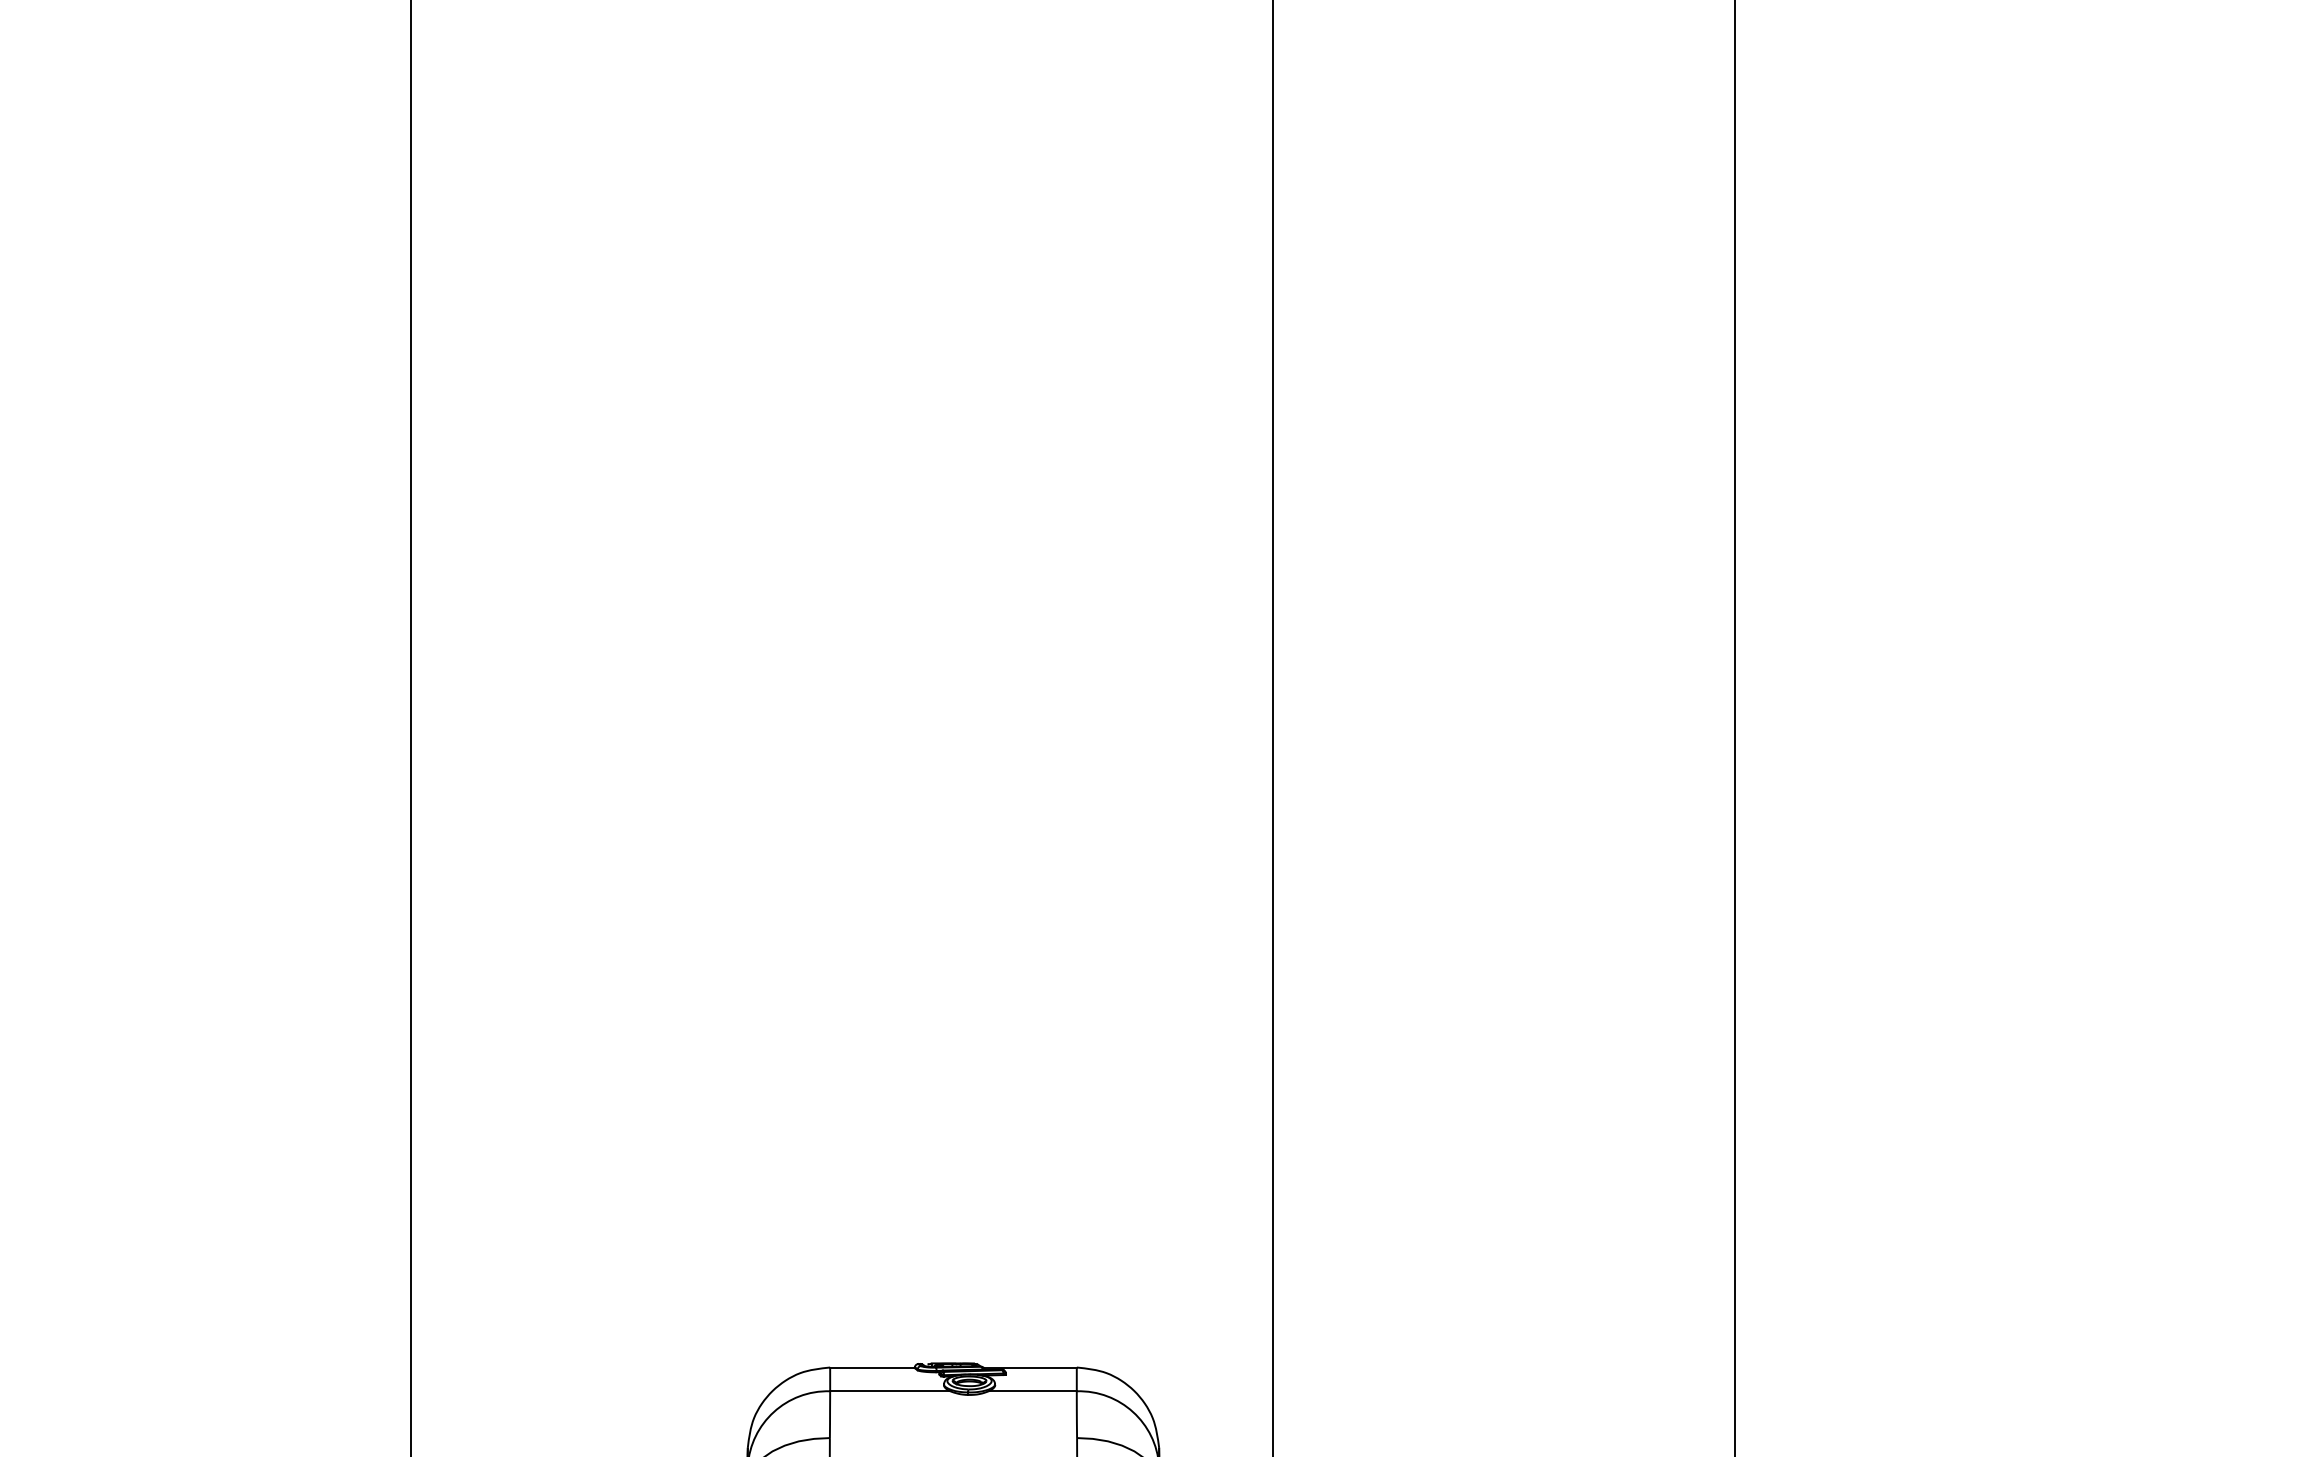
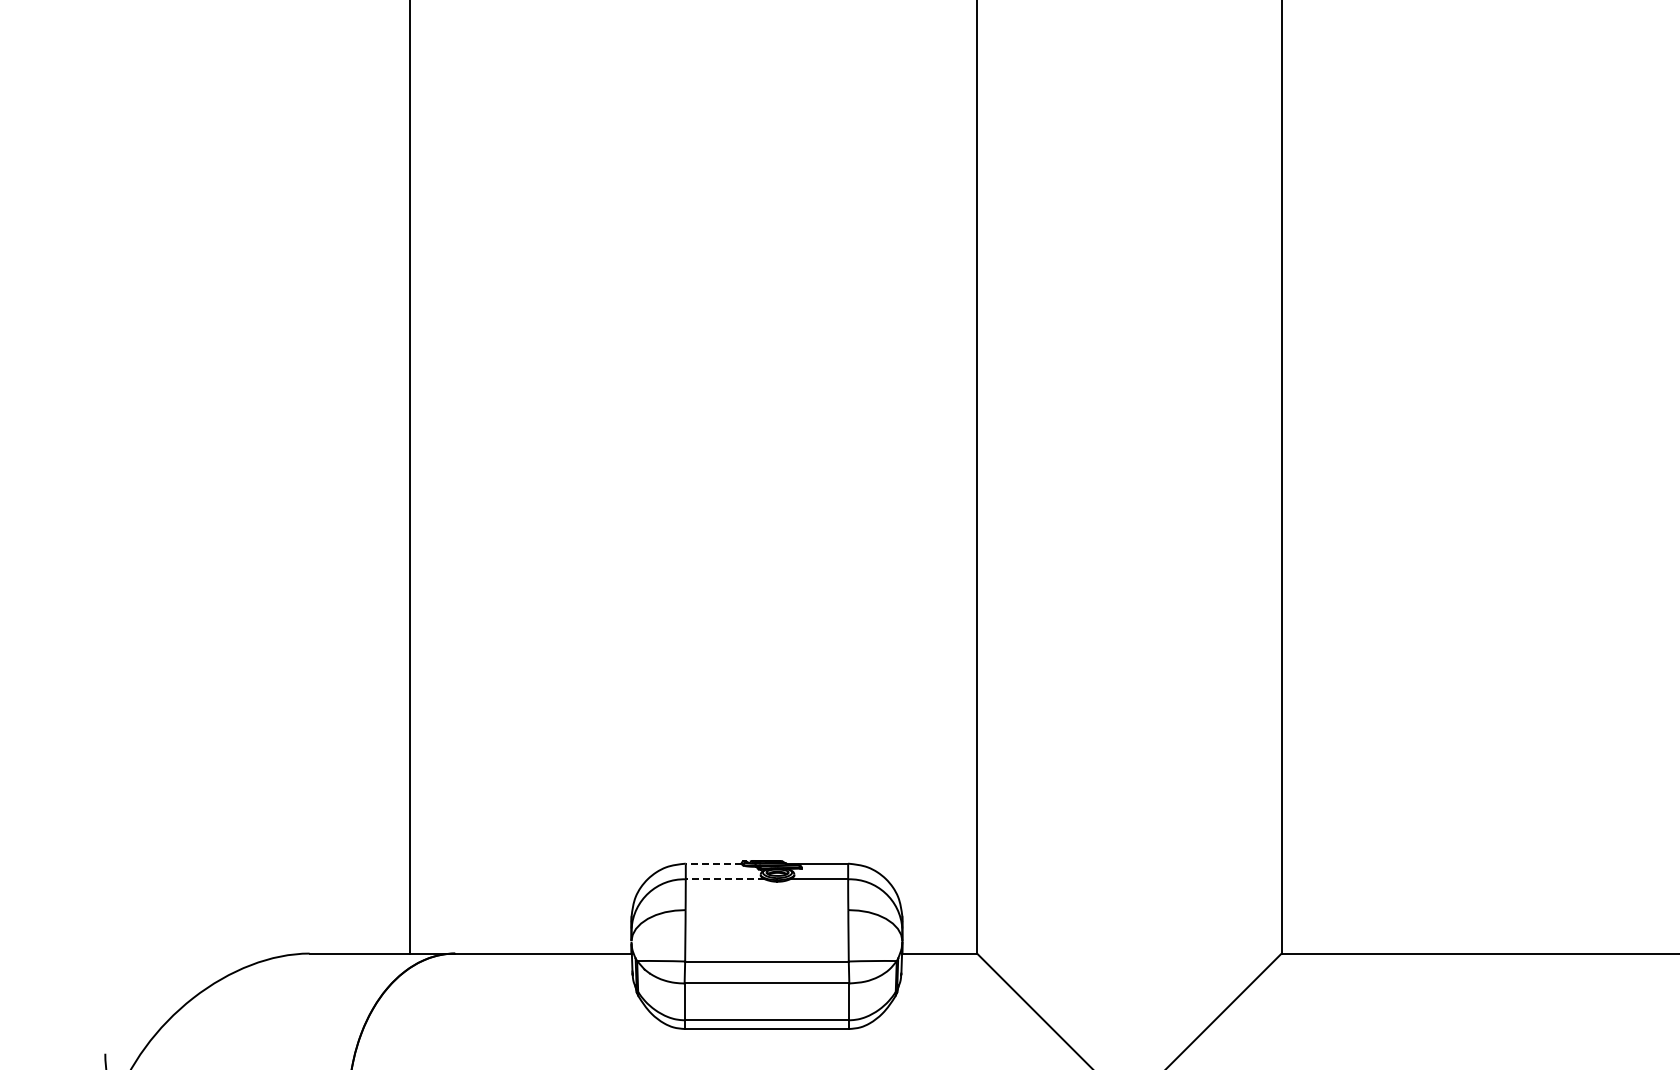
line: (872, 1367) -> (713, 863), solid -> dashed
line: (890, 1391) -> (725, 879), solid -> dashed

